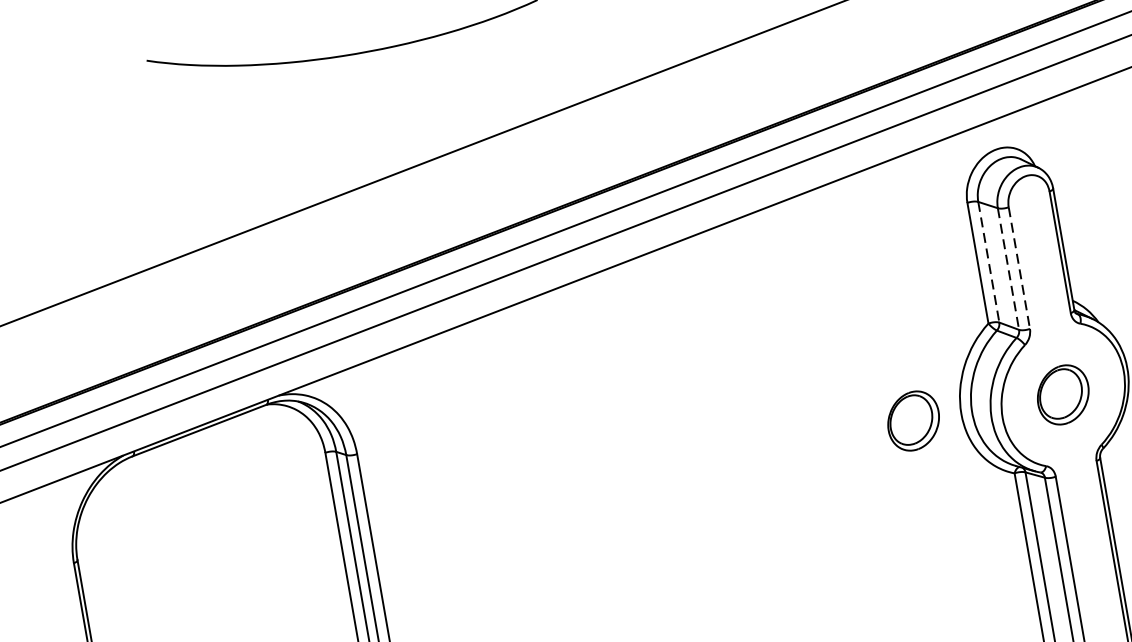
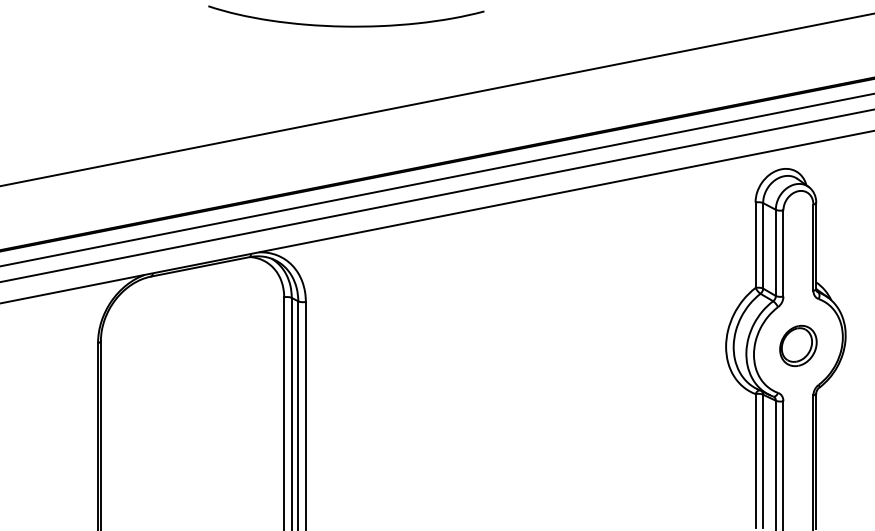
line: (989, 261) -> (763, 245), dashed -> solid
line: (1019, 269) -> (783, 254), dashed -> solid
line: (1008, 270) -> (775, 253), dashed -> solid
part: (913, 420) -> (692, 345), removed

